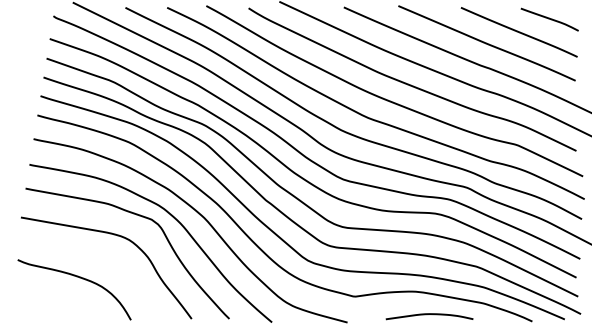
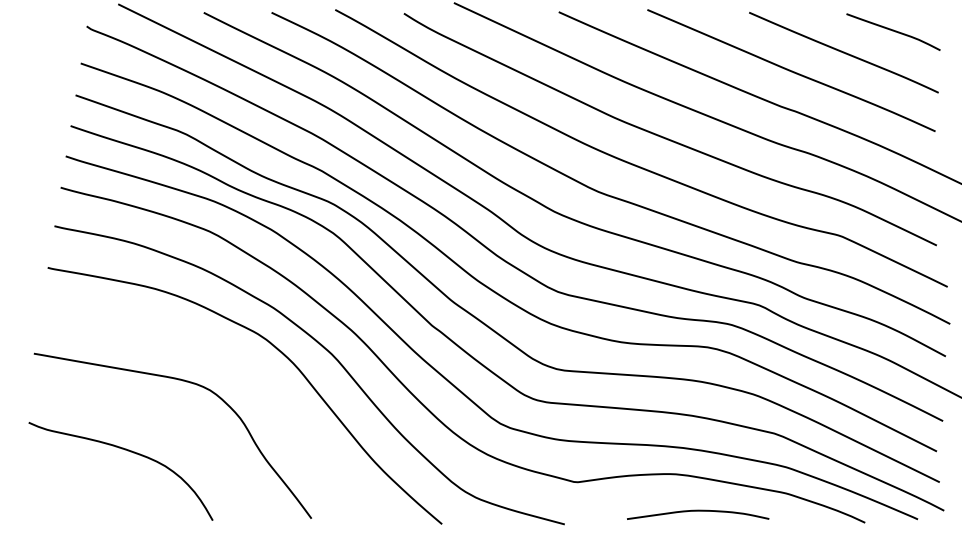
curve: (139, 216) -> (226, 352), removed

